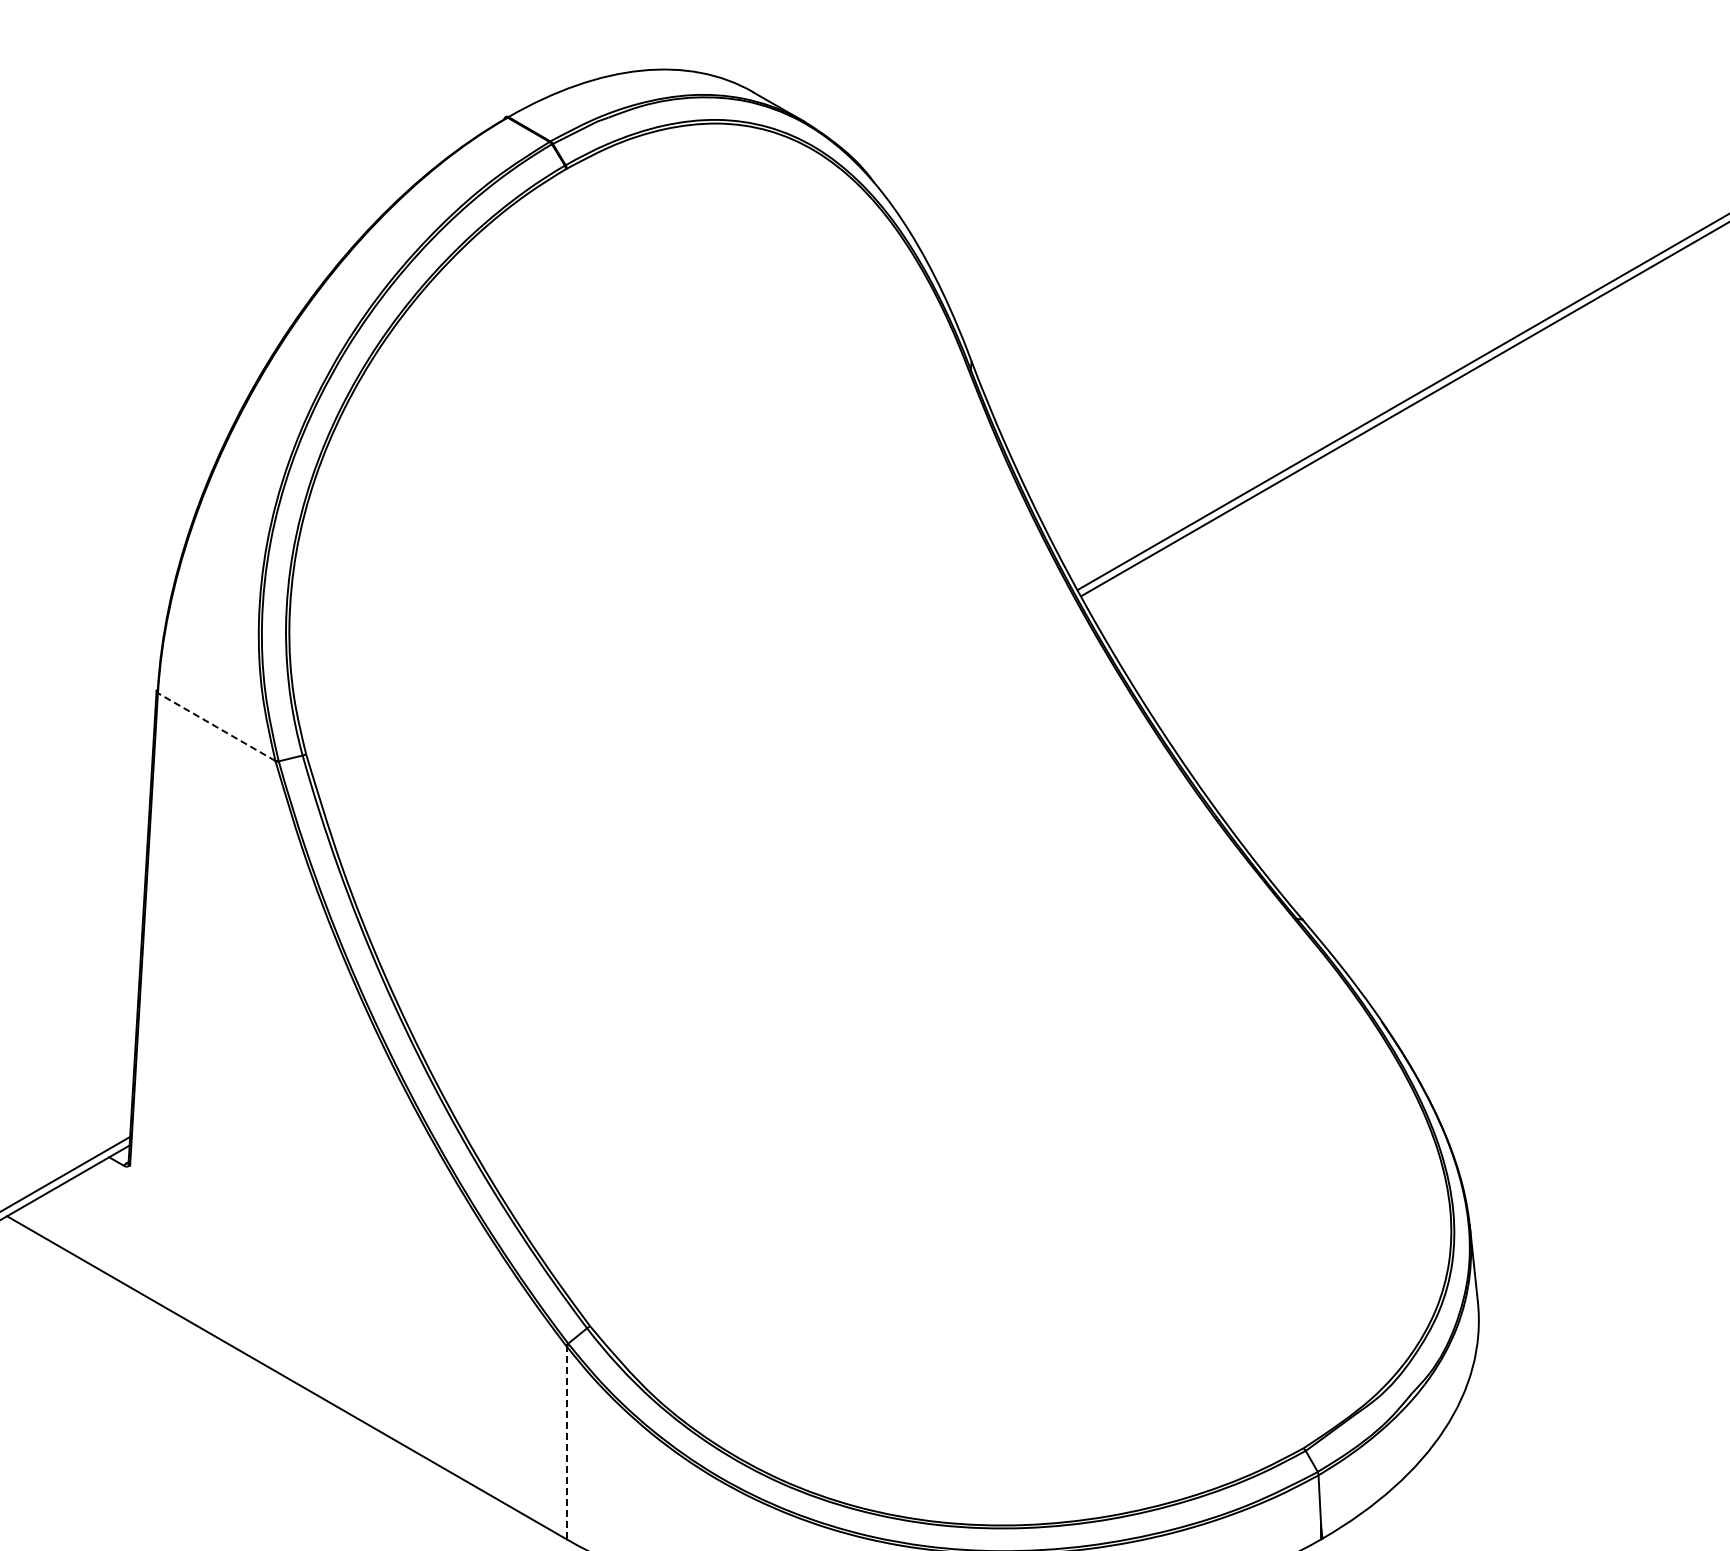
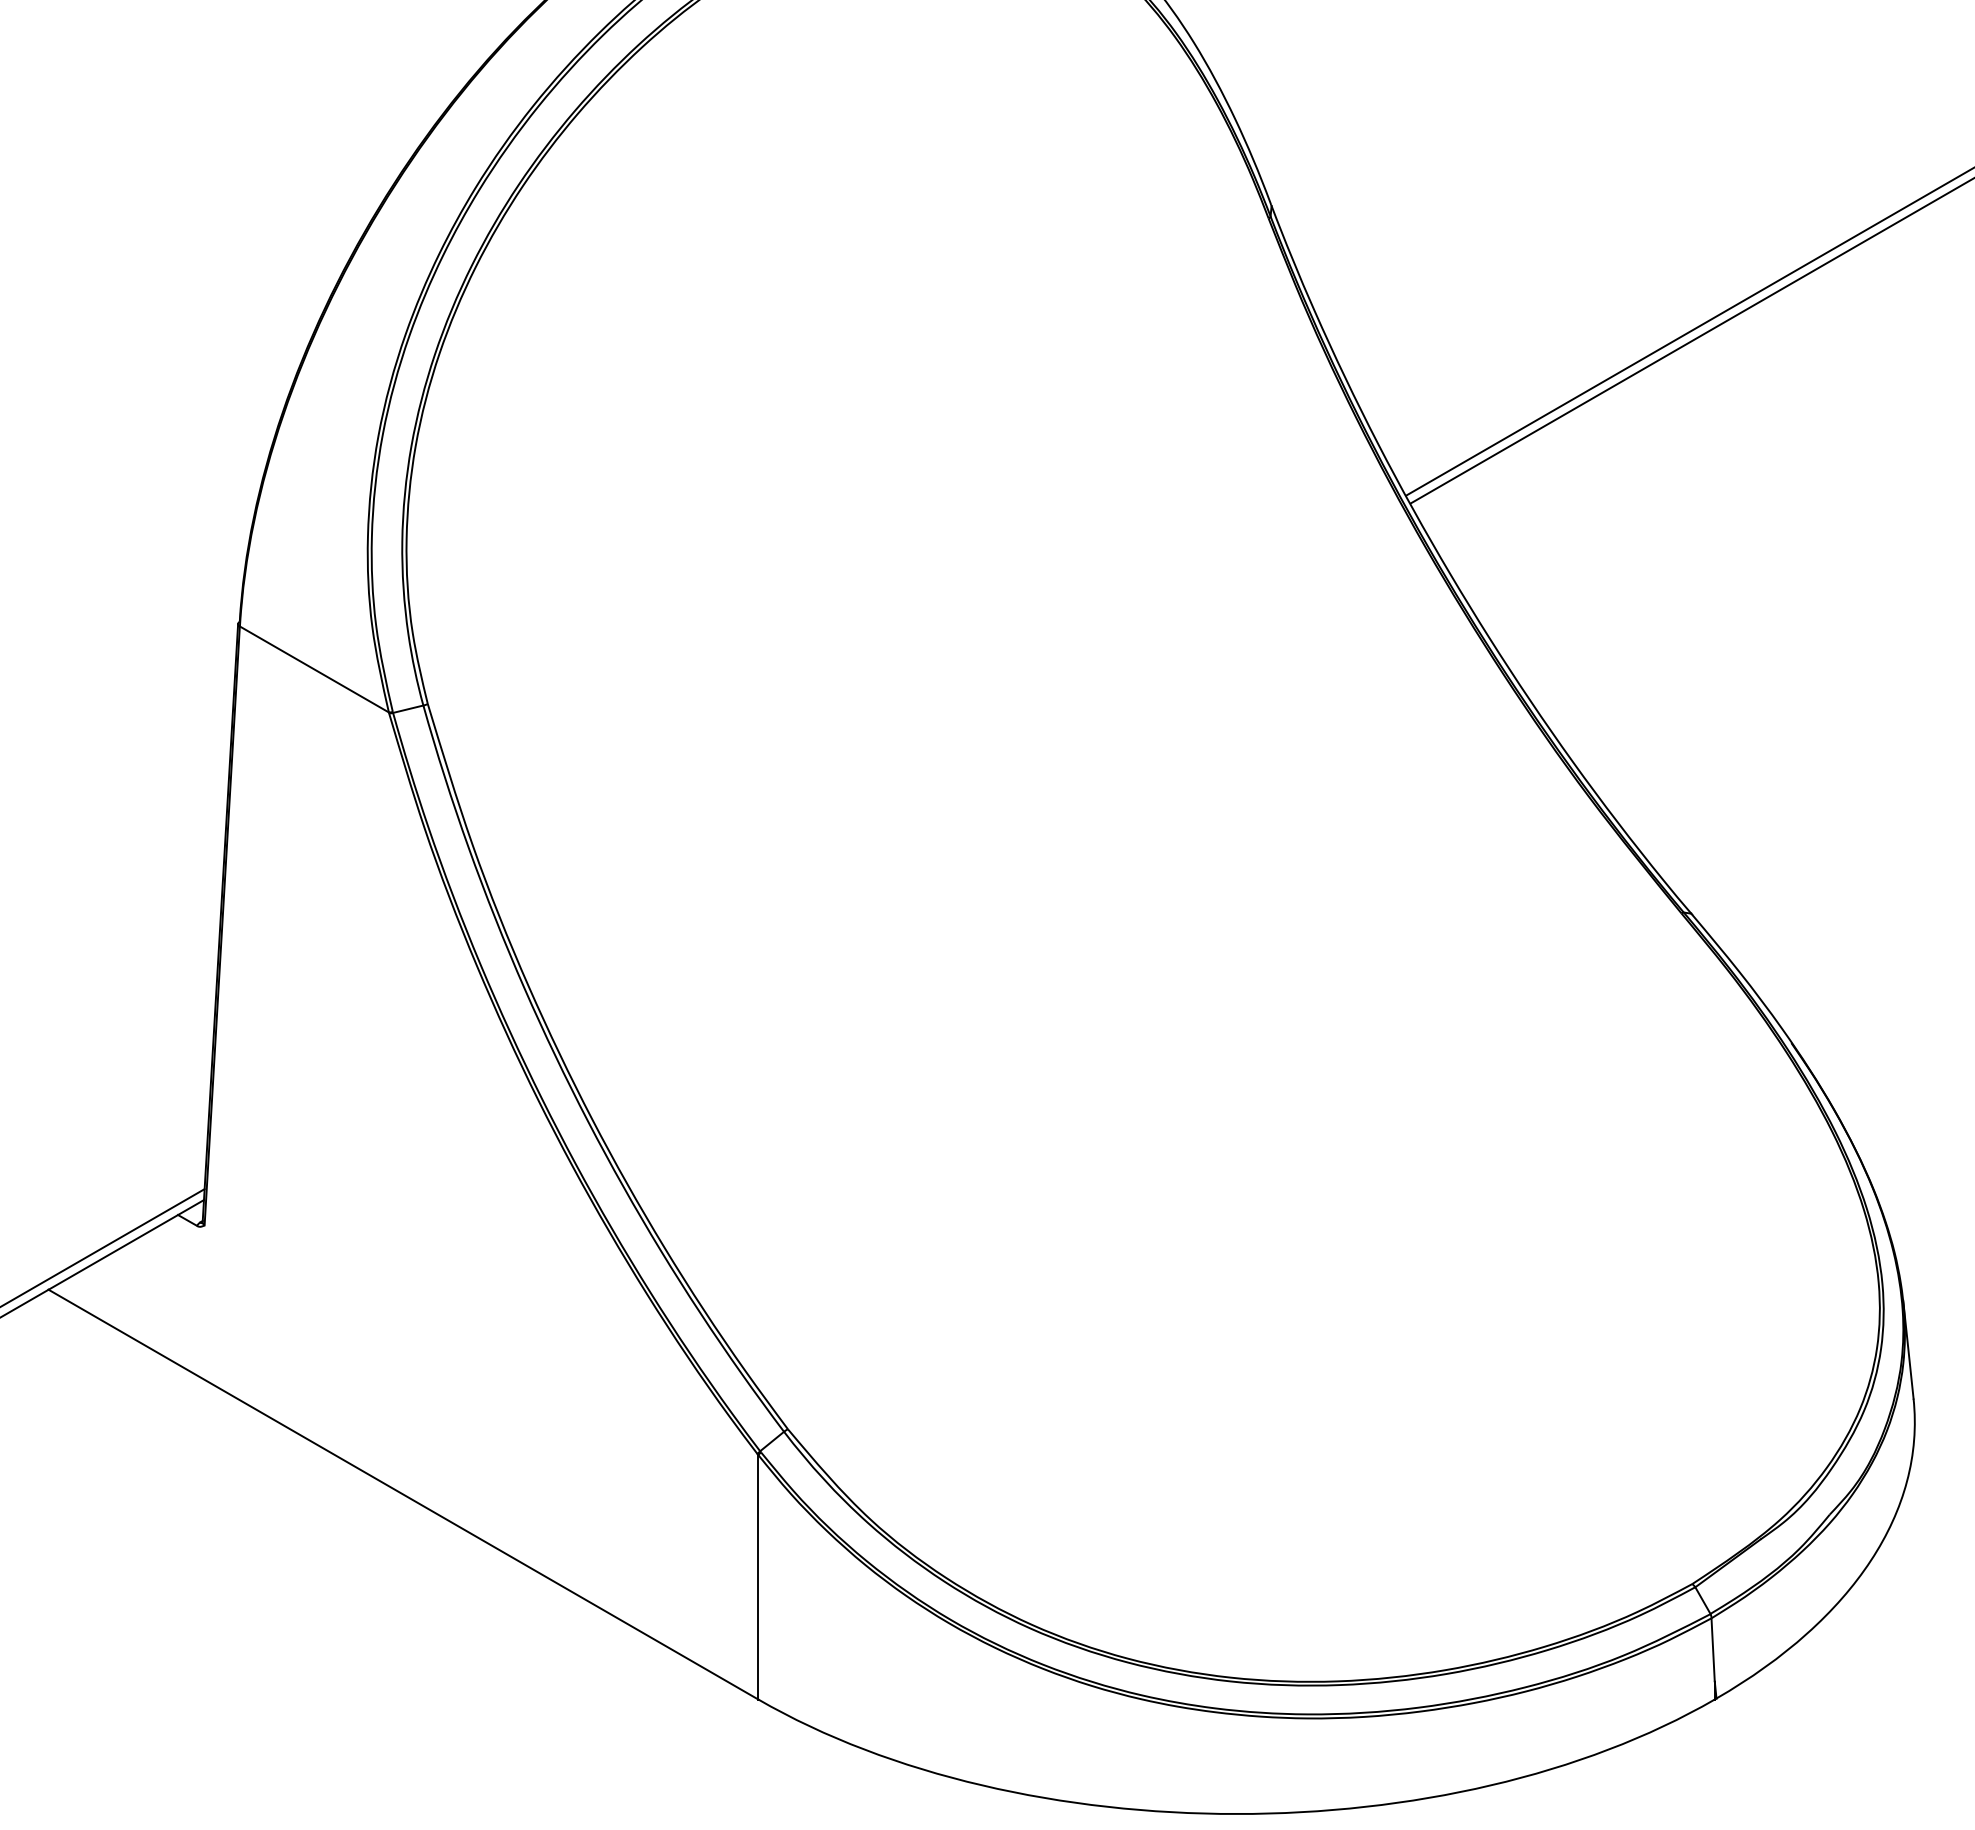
line: (216, 727) -> (314, 669), dashed -> solid
line: (566, 1442) -> (757, 1576), dashed -> solid

